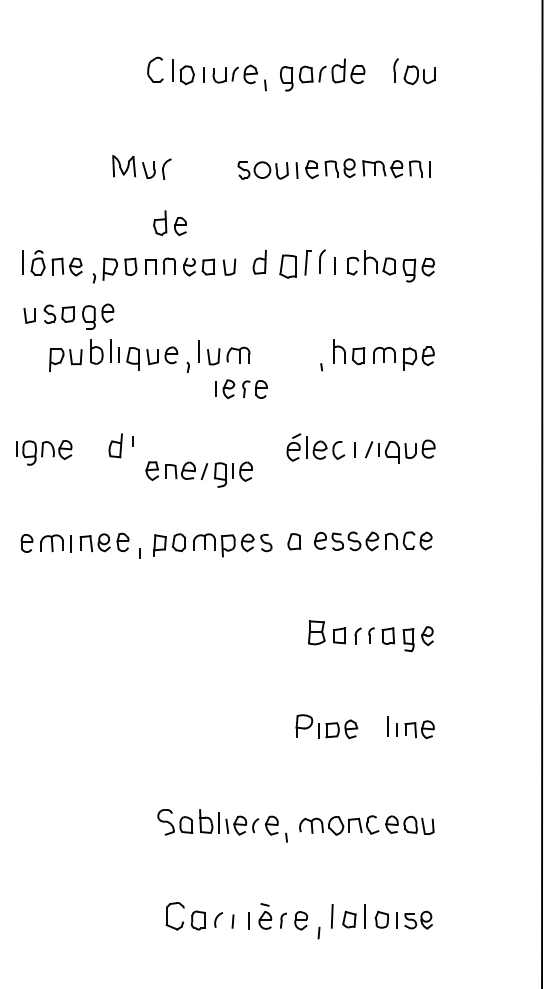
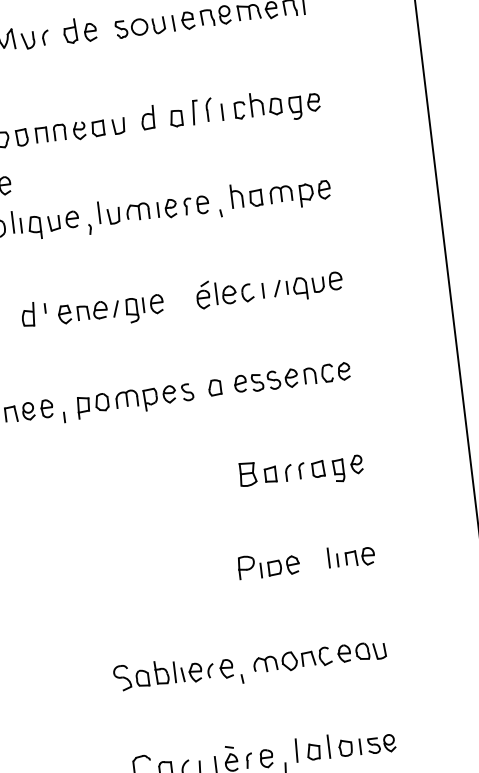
part: (166, 169) -> (45, 37), size x0.71
part: (169, 222) -> (79, 29), moved
part: (287, 266) -> (175, 118), size x0.71
part: (241, 388) -> (183, 206), moved
part: (198, 474) -> (110, 312), moved

